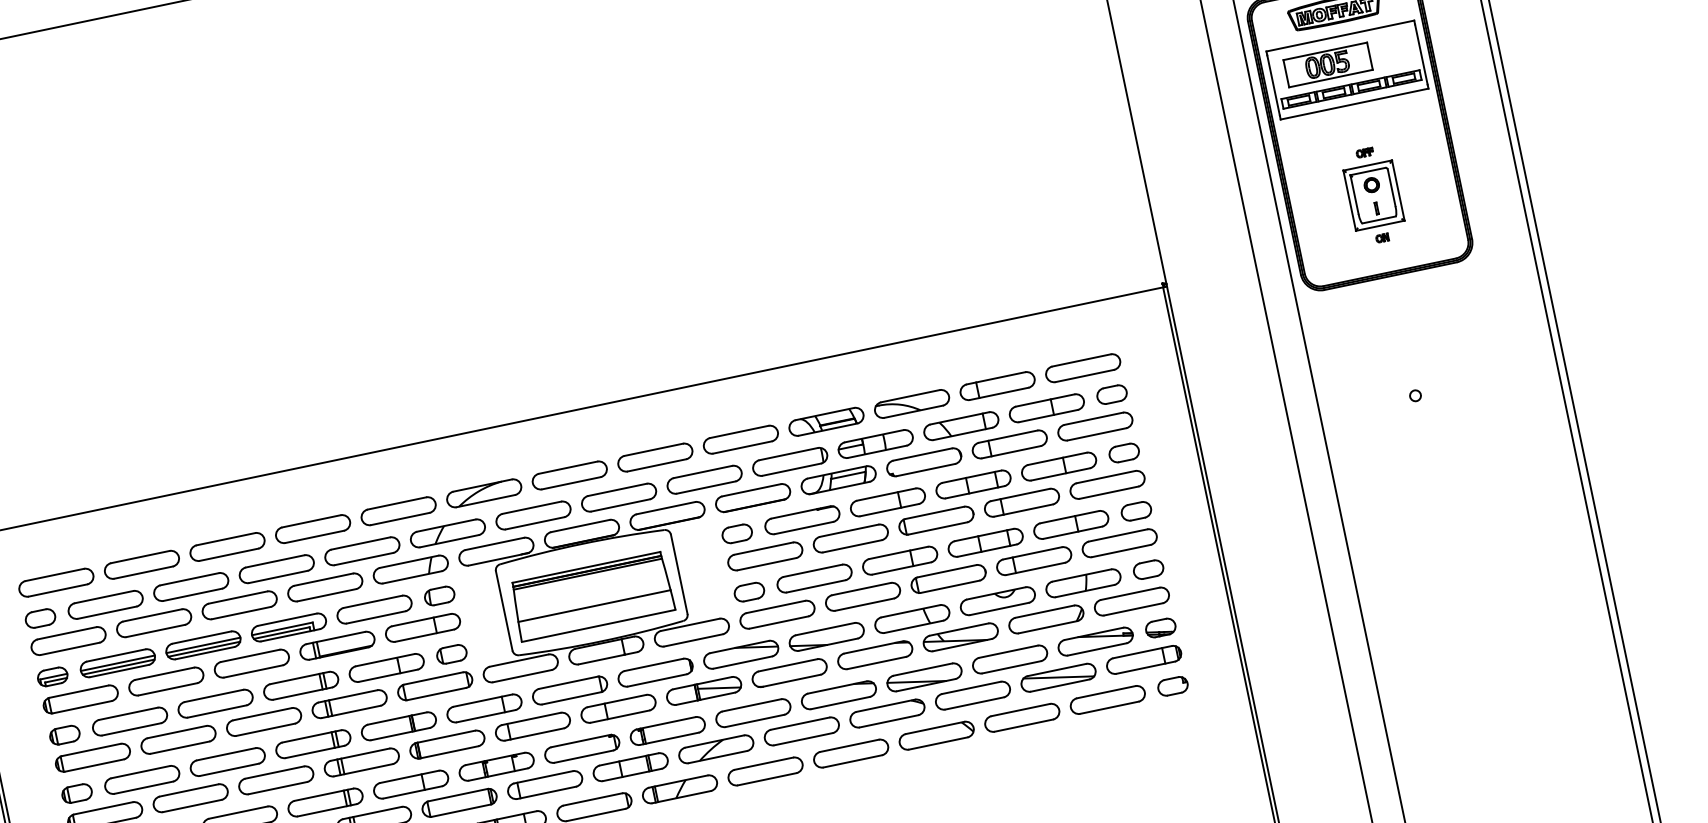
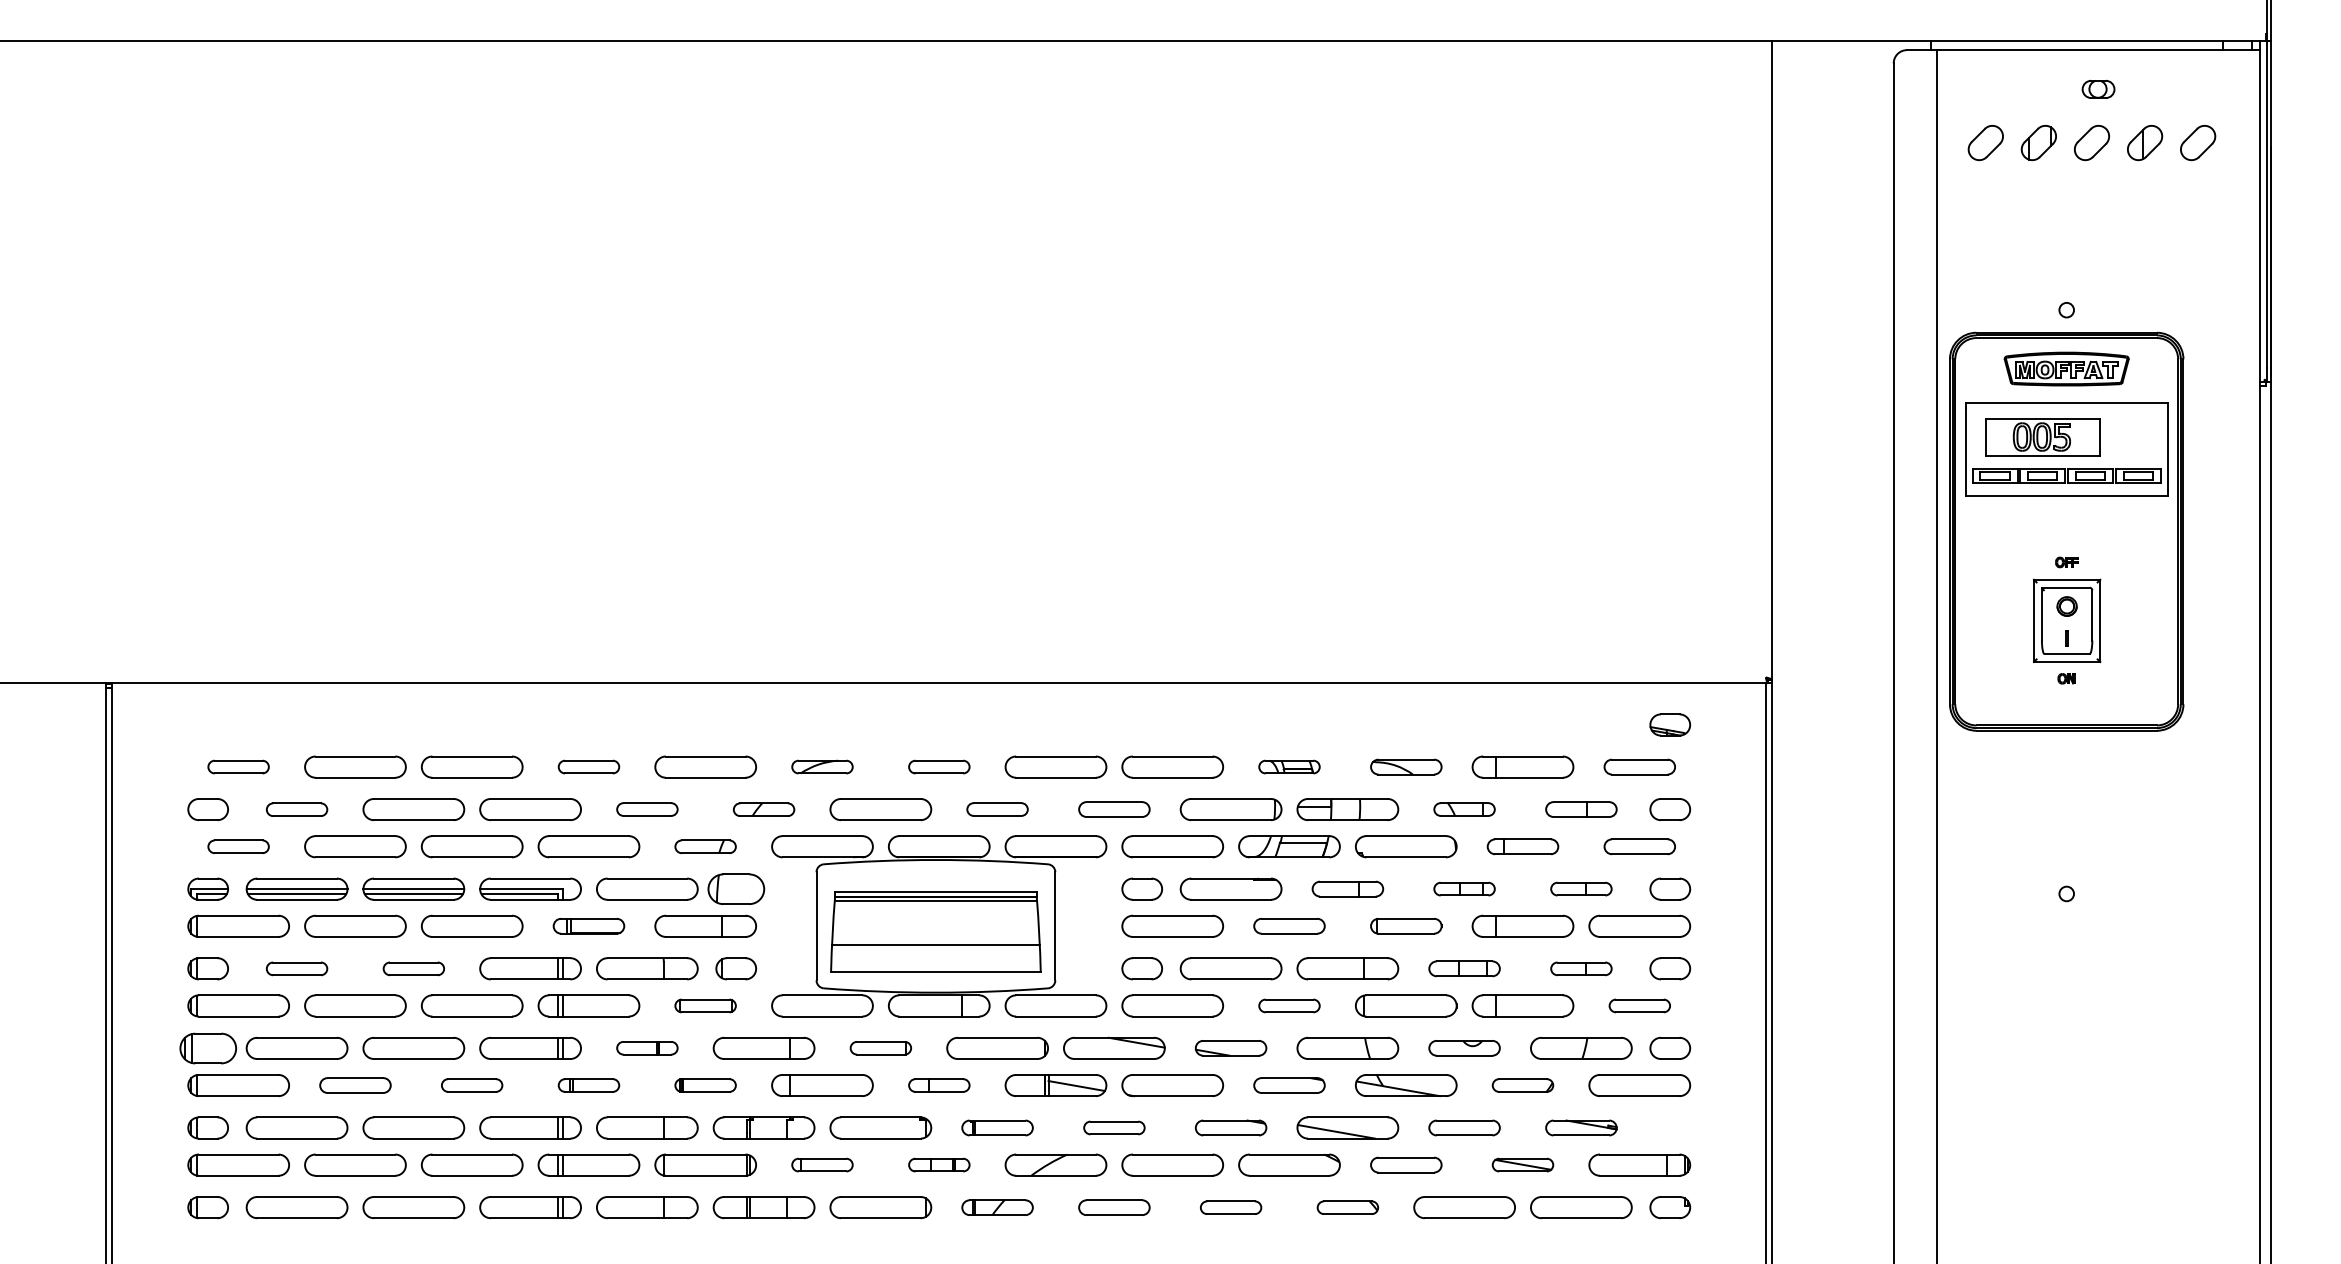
part: (1082, 367) -> (1639, 766), size x0.7
part: (912, 403) -> (1406, 766), size x0.7
part: (1046, 408) -> (1581, 809), size x0.7
part: (826, 421) -> (1289, 766), size x0.6
part: (961, 426) -> (1464, 809), size x0.6
part: (1095, 426) -> (1639, 846), size x0.7
part: (1009, 444) -> (1522, 846), size x0.7
part: (1059, 466) -> (1581, 888), size x0.6
part: (569, 474) -> (939, 766), size x0.6
part: (704, 479) -> (1114, 809), size x0.7
part: (973, 484) -> (1464, 888), size x0.6
part: (484, 492) -> (822, 766), size x0.6
part: (618, 497) -> (997, 809), size x0.6
part: (887, 501) -> (1347, 888), size x0.7
part: (936, 520) -> (1406, 925), size x0.7
part: (1071, 524) -> (1581, 968), size x0.6
part: (312, 528) -> (588, 766), size x0.6
part: (447, 533) -> (763, 809), size x0.6
part: (850, 537) -> (1289, 925), size x0.7
part: (985, 542) -> (1464, 968), size x0.7
part: (1119, 542) -> (1639, 1005), size x0.6
part: (362, 551) -> (647, 809), size x0.6
part: (410, 569) -> (705, 846), size x0.6
part: (56, 582) -> (238, 766), size x0.6
part: (439, 595) -> (735, 888), size x1.4
part: (862, 596) -> (1289, 1005), size x0.6
part: (997, 600) -> (1464, 1047), size x0.7
part: (105, 604) -> (296, 809), size x0.6
part: (1046, 619) -> (1522, 1085), size x0.6
part: (1160, 627) -> (1670, 724), moved
part: (826, 636) -> (1230, 1047), size x0.7
part: (68, 640) -> (238, 846), size x0.6
part: (1095, 641) -> (1581, 1127), size x0.7
part: (337, 645) -> (588, 925), size x0.7
part: (875, 655) -> (1289, 1085), size x0.7
part: (1009, 659) -> (1464, 1127), size x0.7
part: (1058, 677) -> (1522, 1164), size x0.6
part: (434, 685) -> (705, 1005), size x0.6
part: (569, 689) -> (880, 1047), size x0.6
part: (838, 694) -> (1230, 1127), size x0.7
part: (973, 695) -> (1406, 1164), size x0.7
part: (215, 703) -> (413, 968), size x0.6
part: (618, 708) -> (939, 1085), size x0.6
part: (753, 712) -> (1114, 1127), size x0.6
part: (129, 721) -> (296, 968), size x0.6
part: (398, 725) -> (647, 1047), size x0.6
part: (667, 730) -> (997, 1127), size x0.7
part: (936, 735) -> (1347, 1207), size x0.6
part: (447, 744) -> (705, 1085), size x0.6
part: (850, 753) -> (1230, 1207), size x0.6
part: (361, 762) -> (588, 1085), size x0.6
part: (630, 766) -> (939, 1164), size x0.6
part: (765, 771) -> (1114, 1207), size x0.7
part: (275, 780) -> (471, 1085), size x0.6
part: (545, 784) -> (822, 1164), size x0.6
part: (679, 789) -> (997, 1207), size x0.7
part: (76, 792) -> (207, 1047), size x1.4
part: (190, 798) -> (355, 1085), size x0.7

